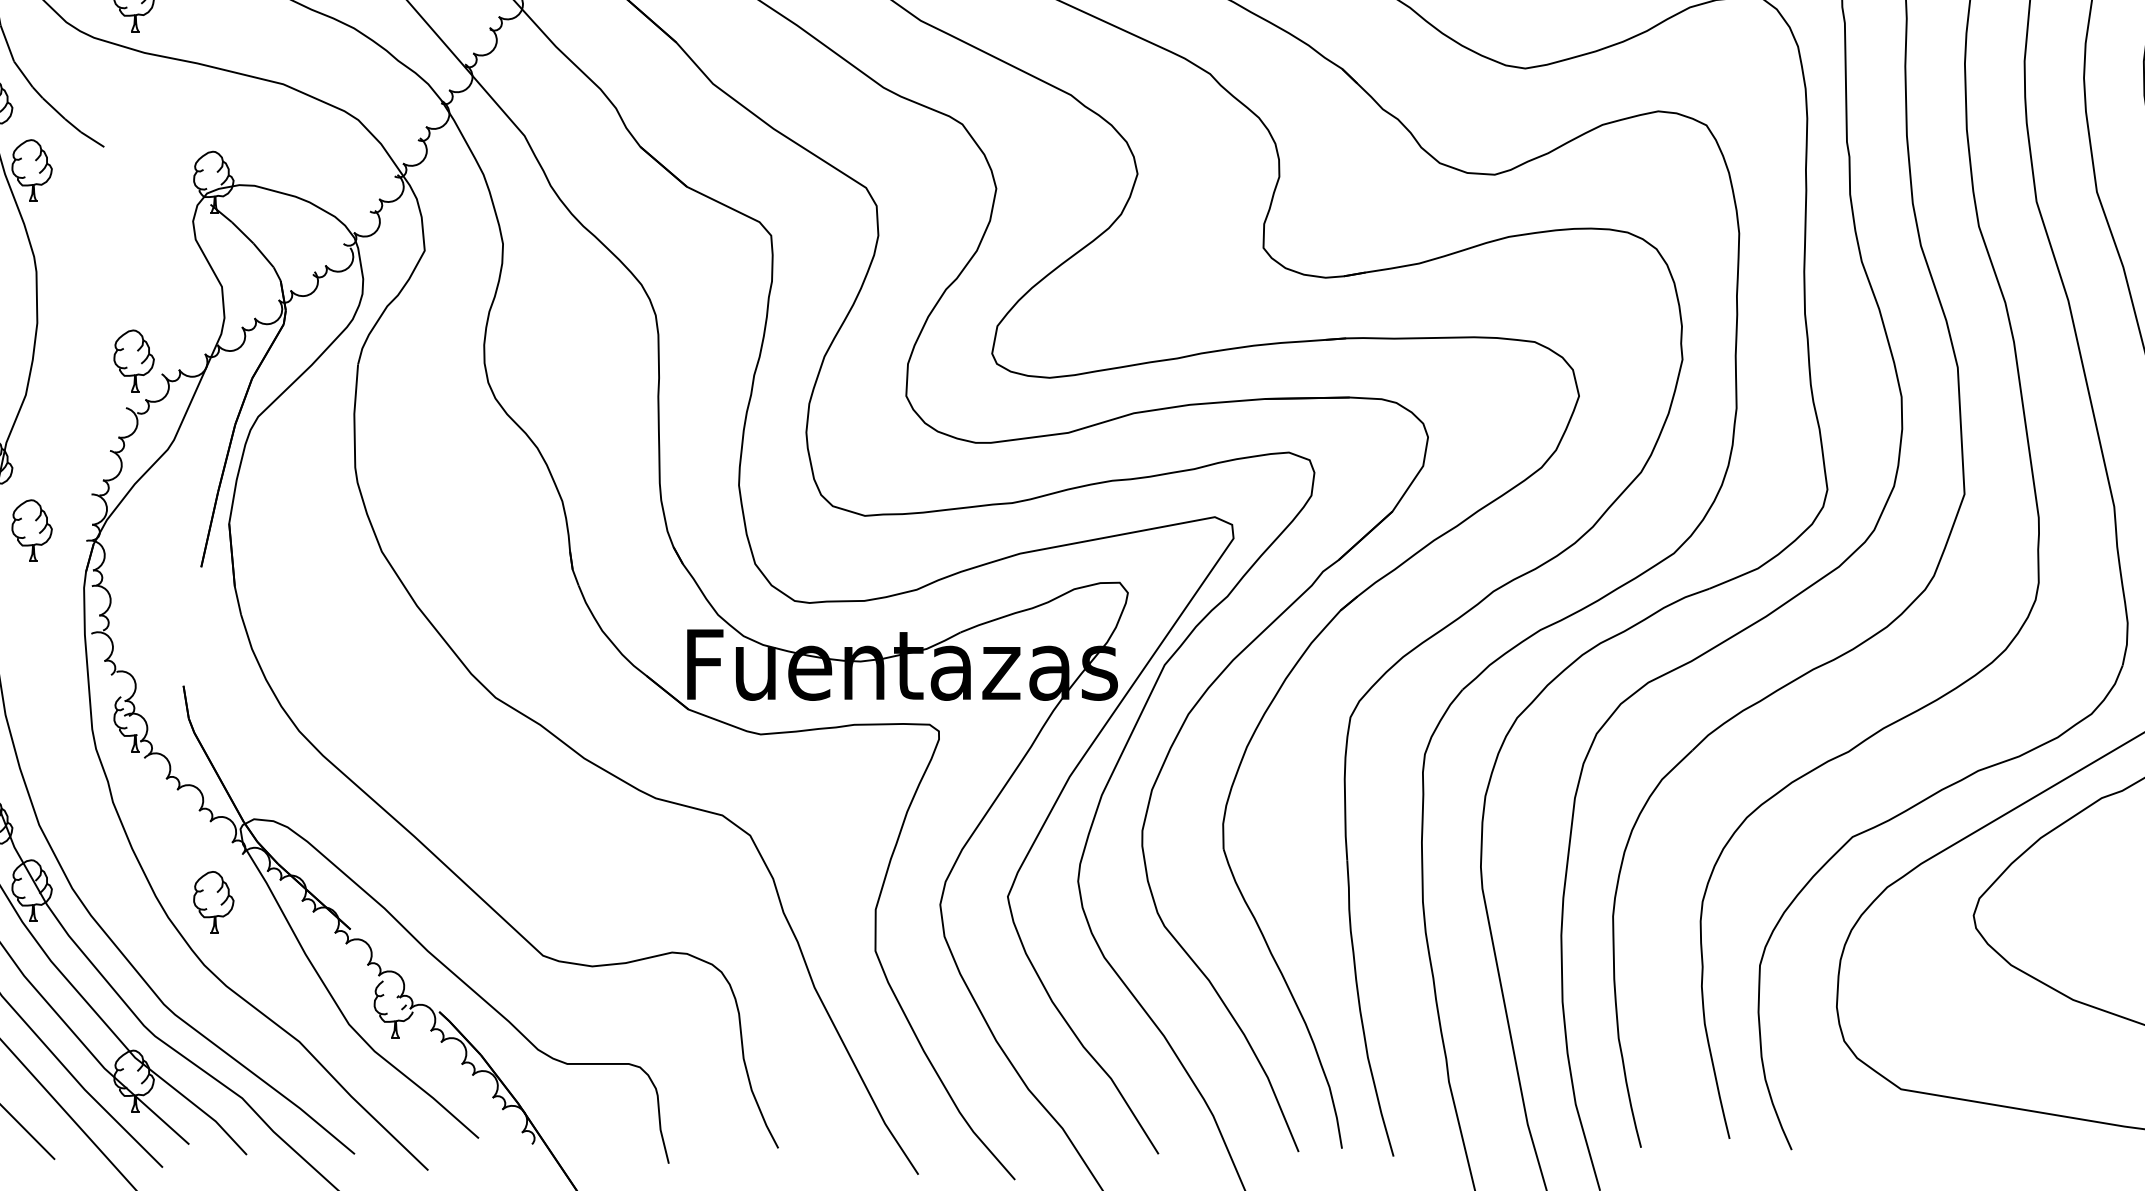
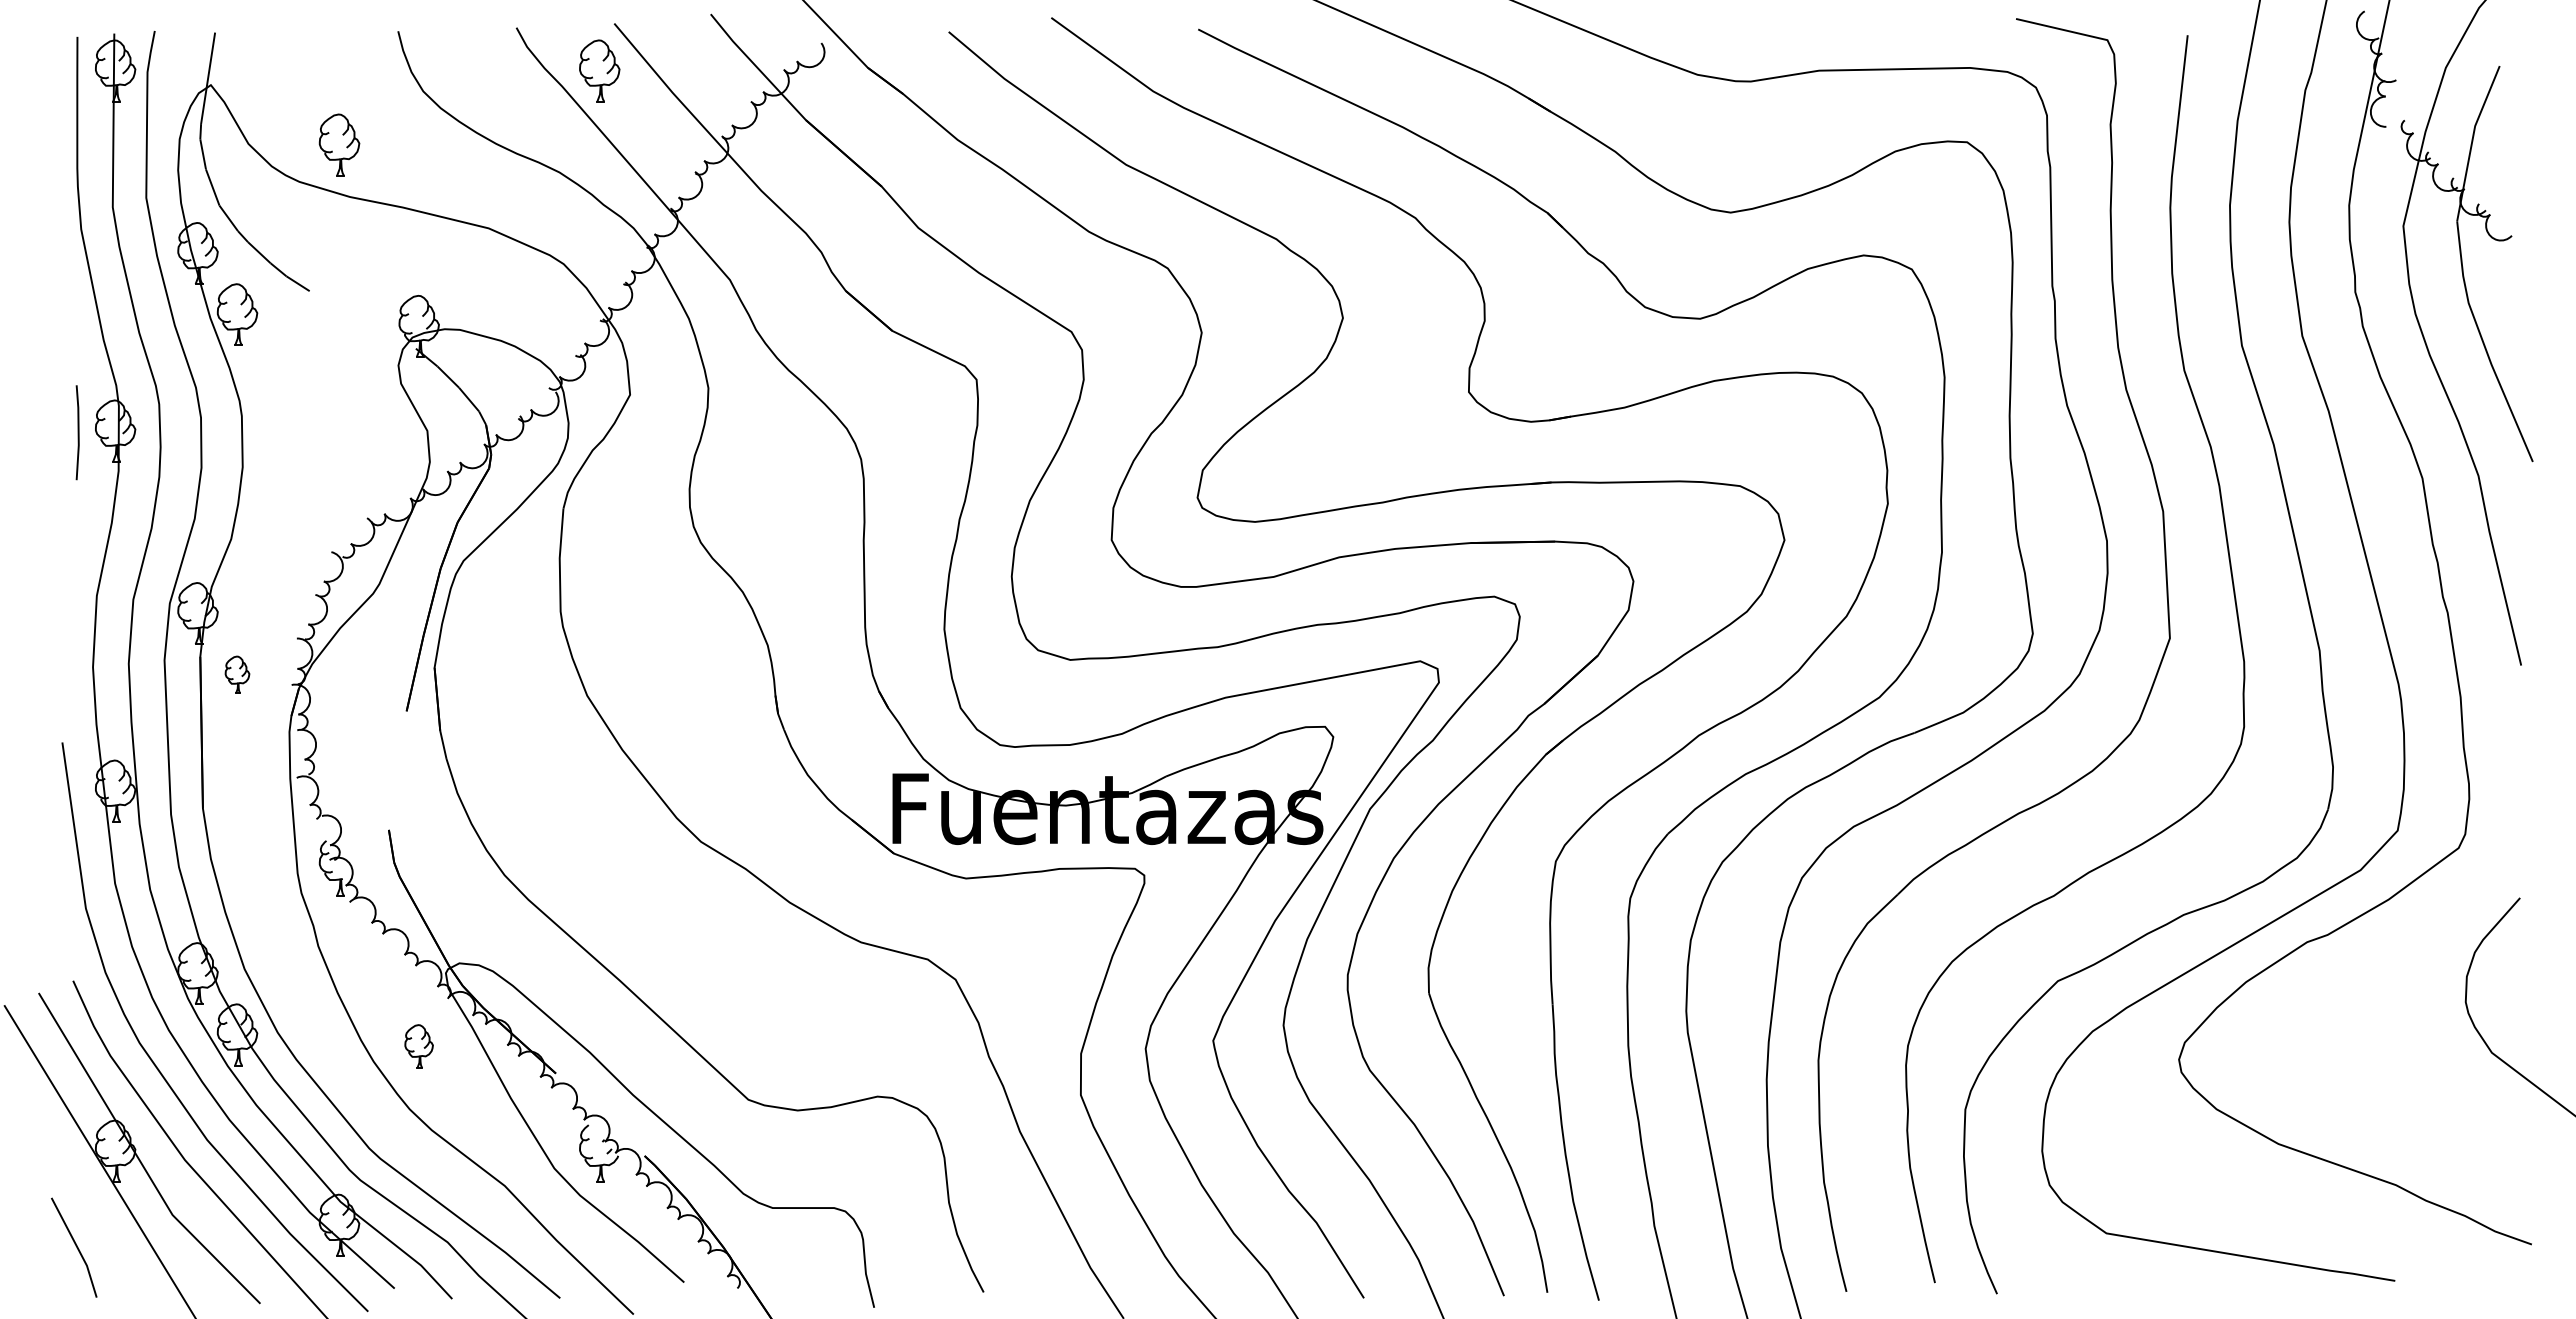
part: (134, 360) -> (339, 504), removed
part: (32, 530) -> (237, 674), size x0.6
part: (213, 902) -> (418, 1046), size x0.7

